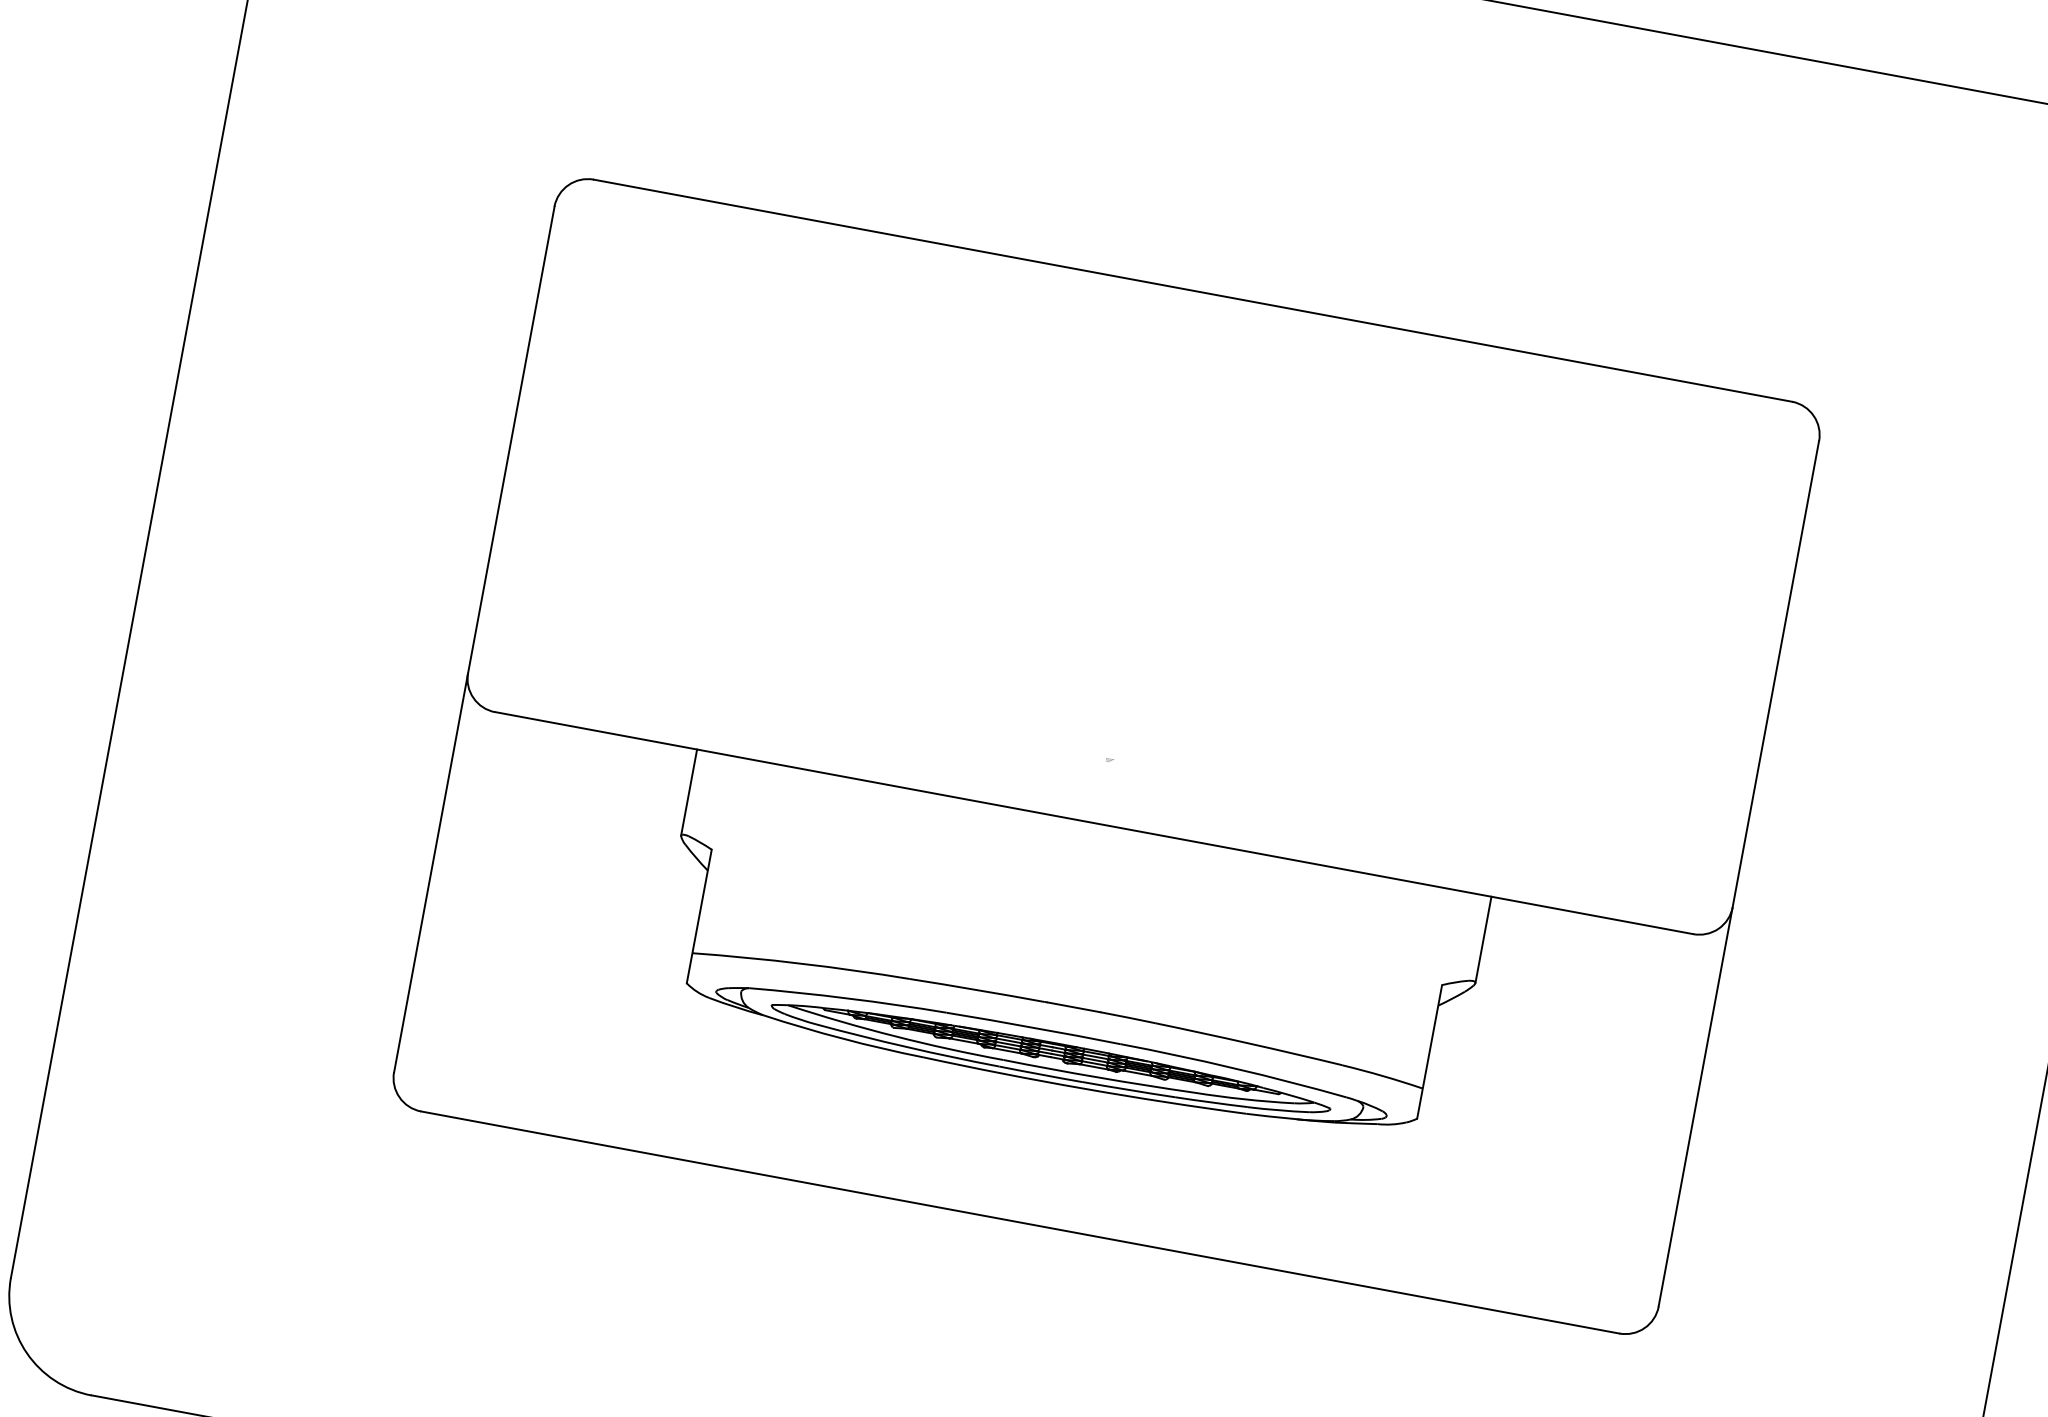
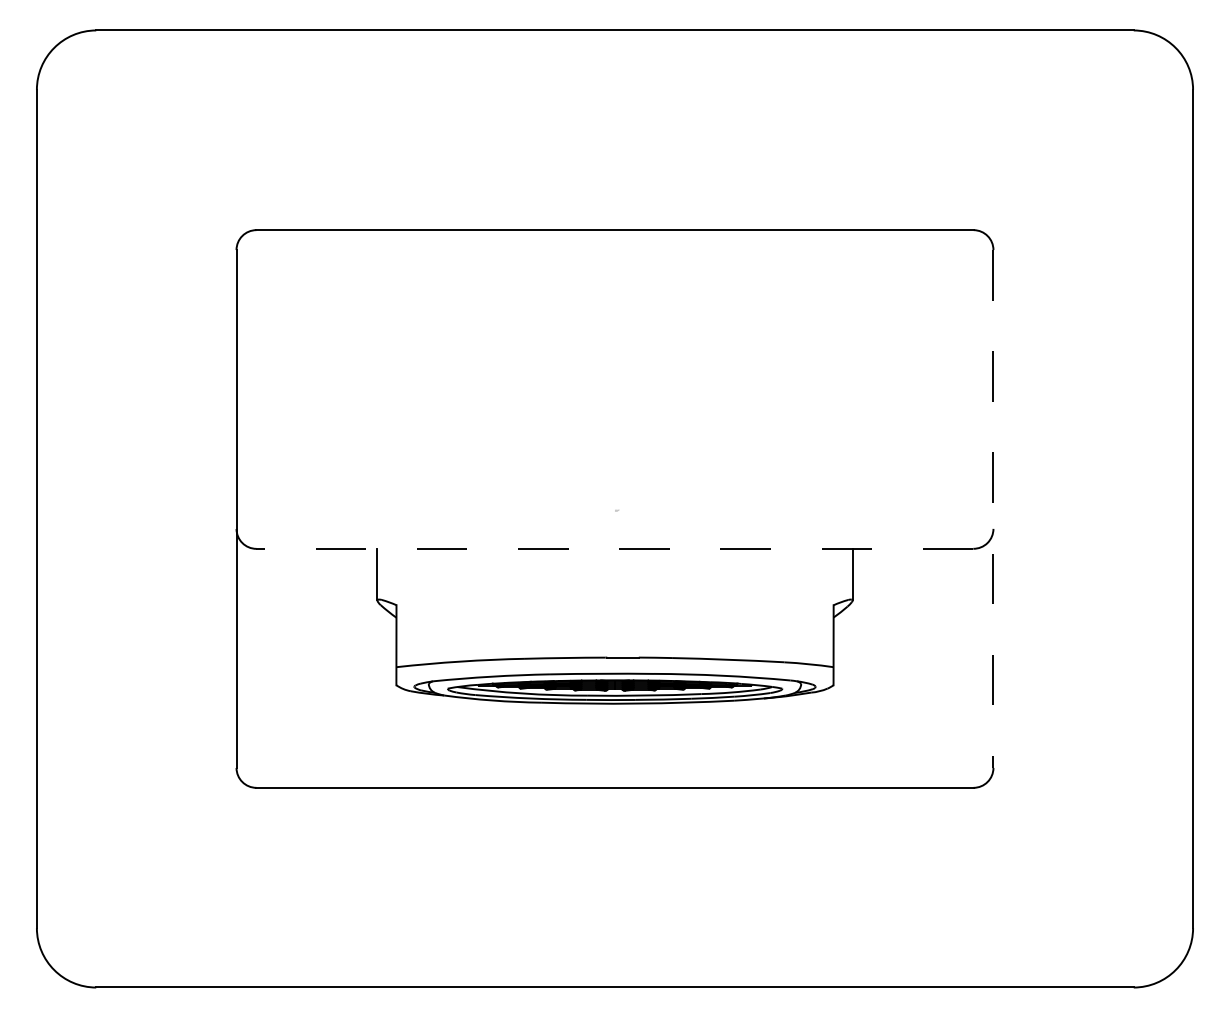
line: (1093, 822) -> (614, 548), solid -> dashed
line: (1738, 874) -> (993, 509), solid -> dashed

